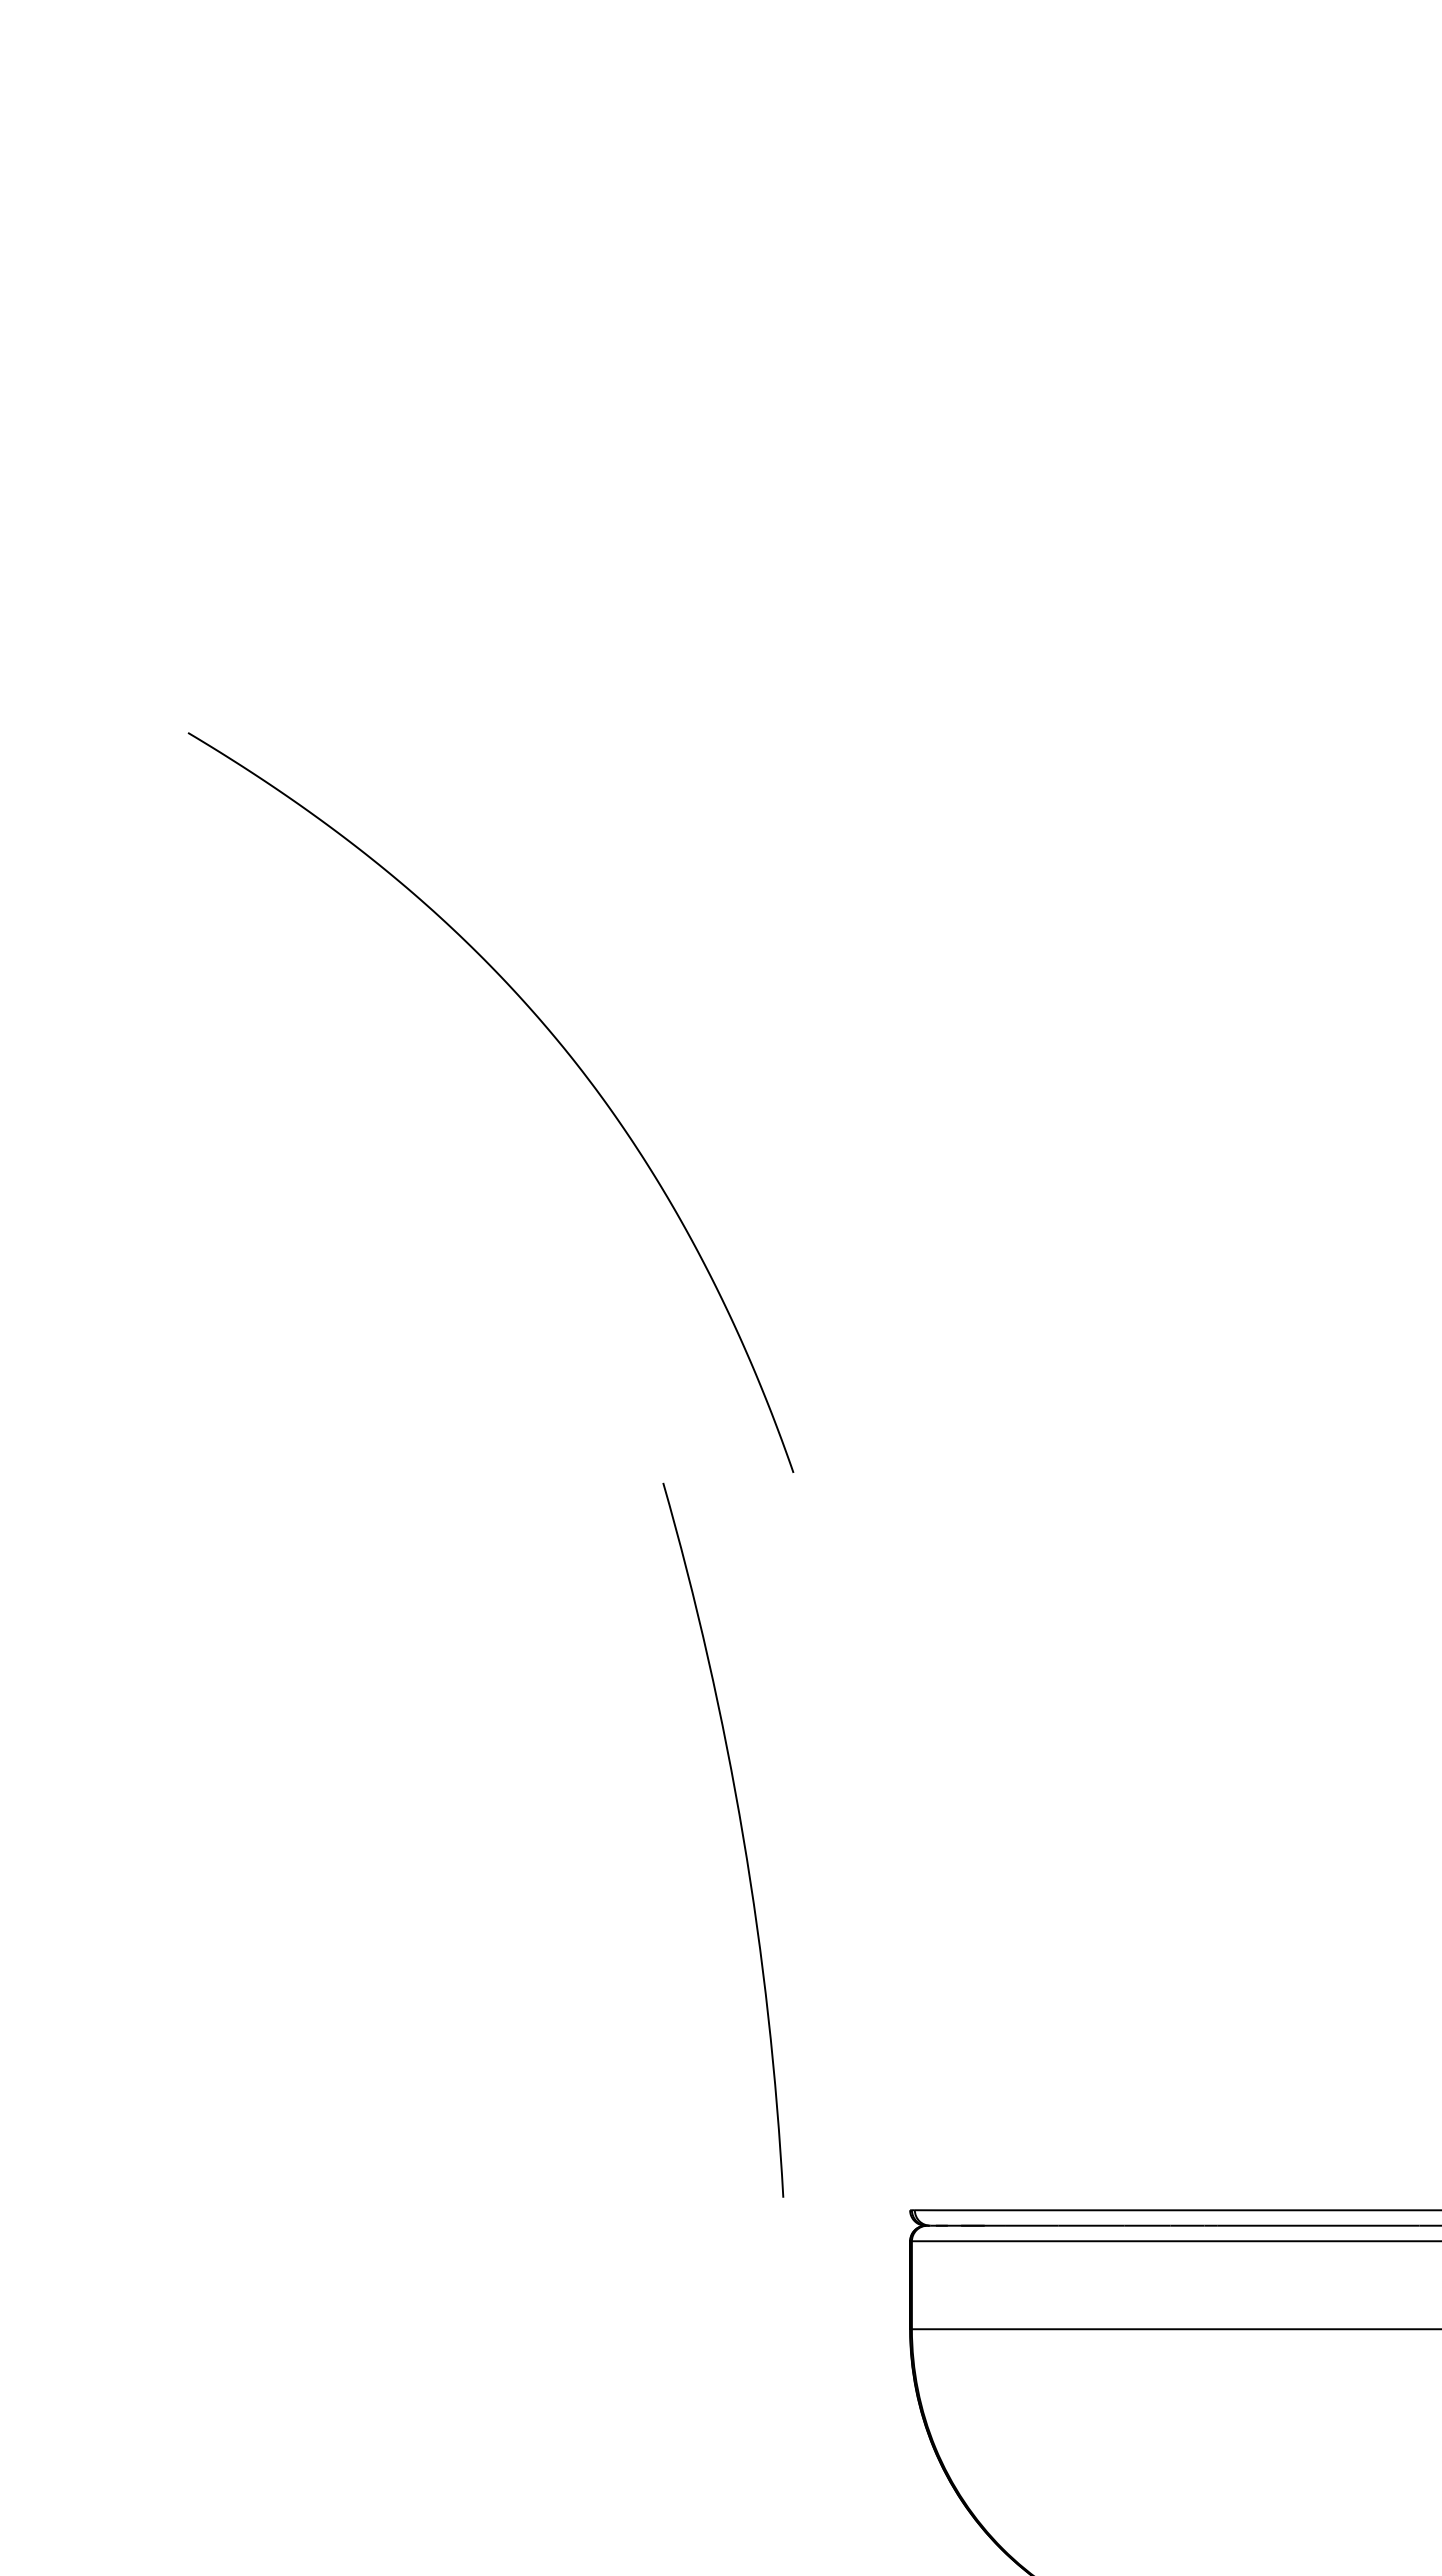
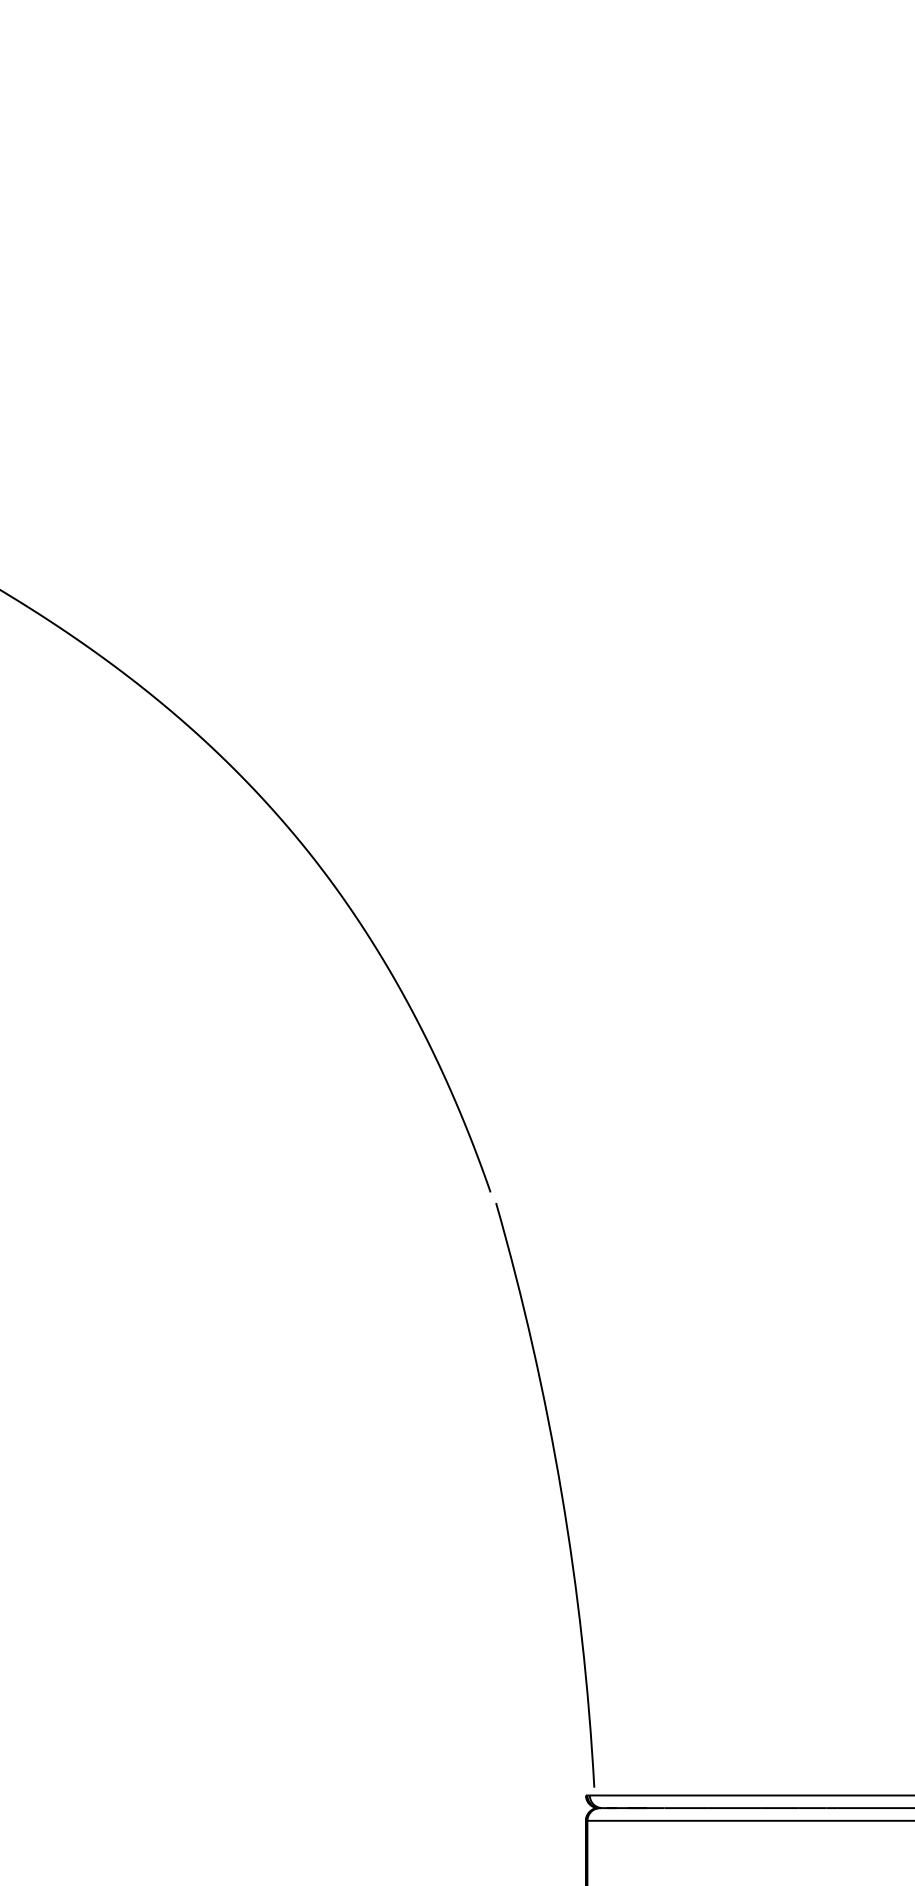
arc: (741, 1834) -> (560, 1490), moved

